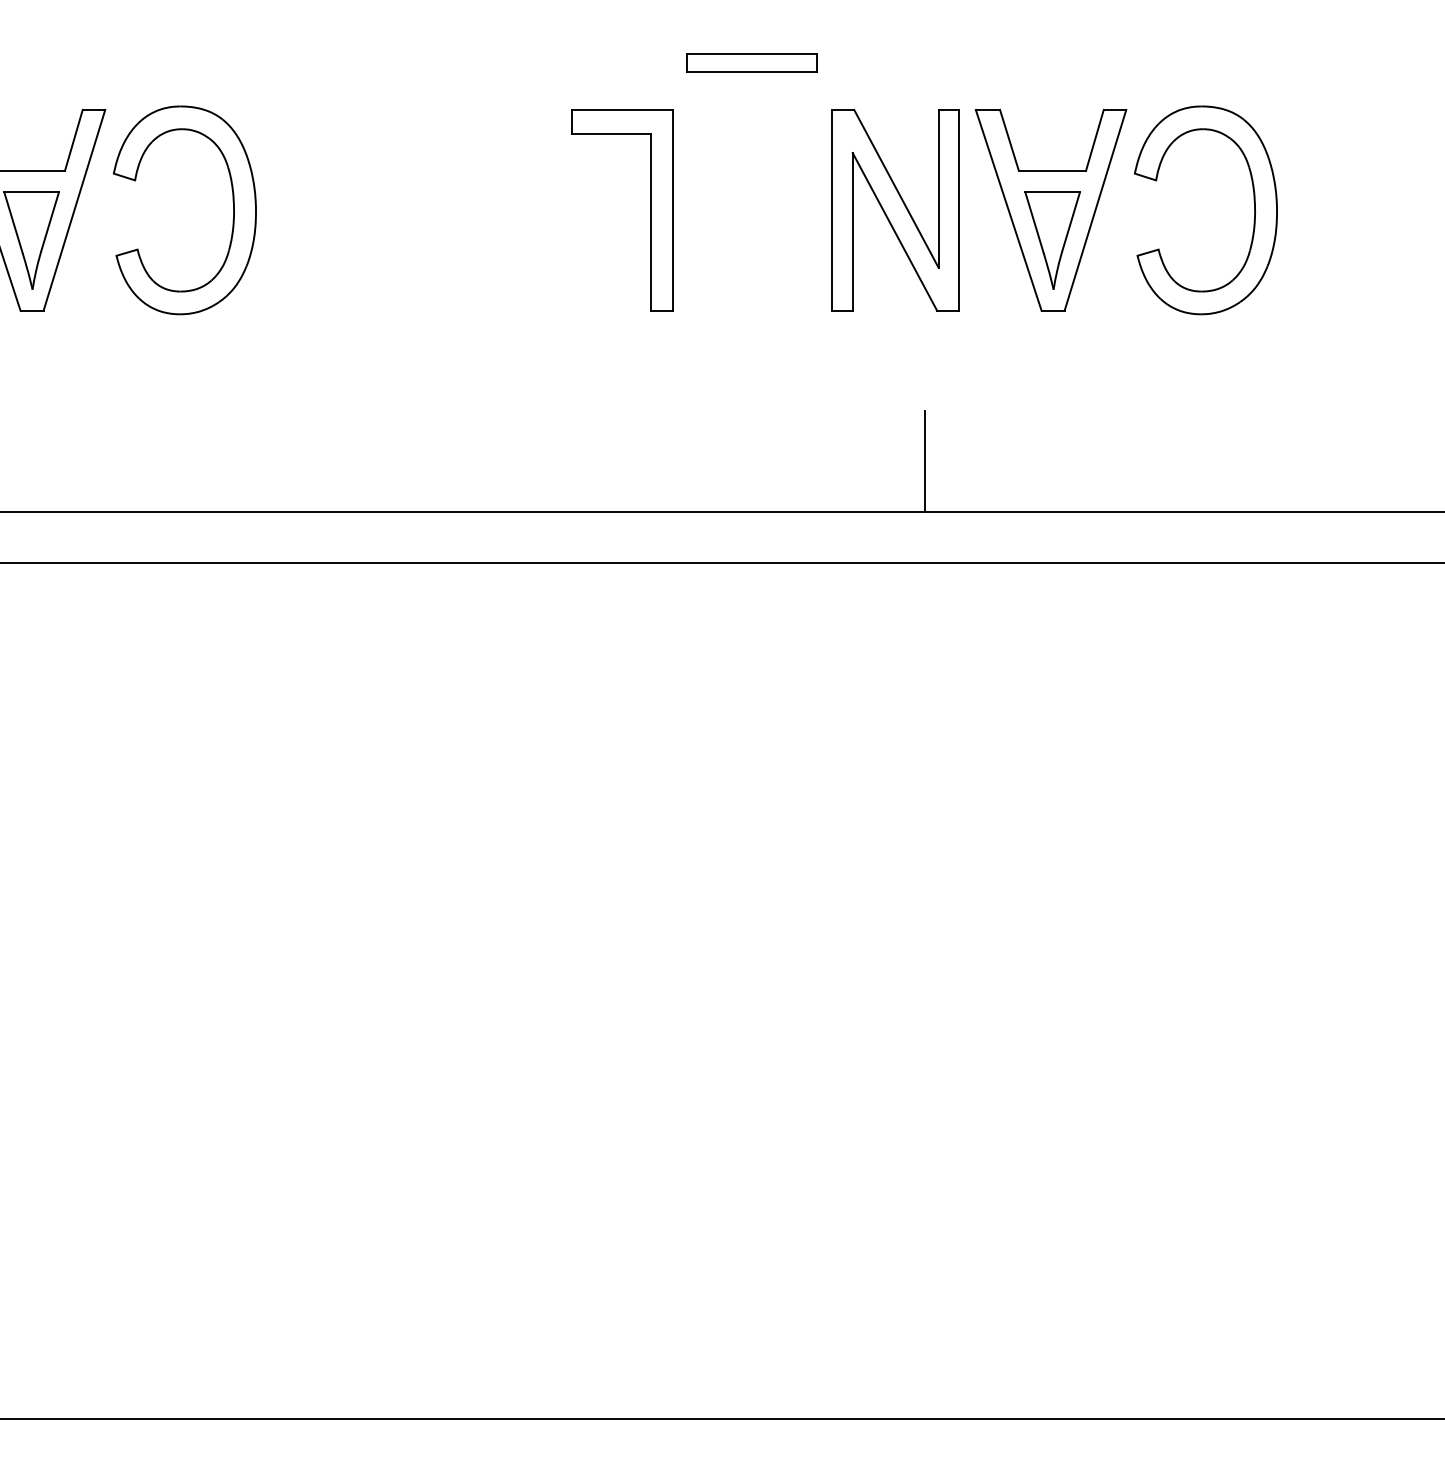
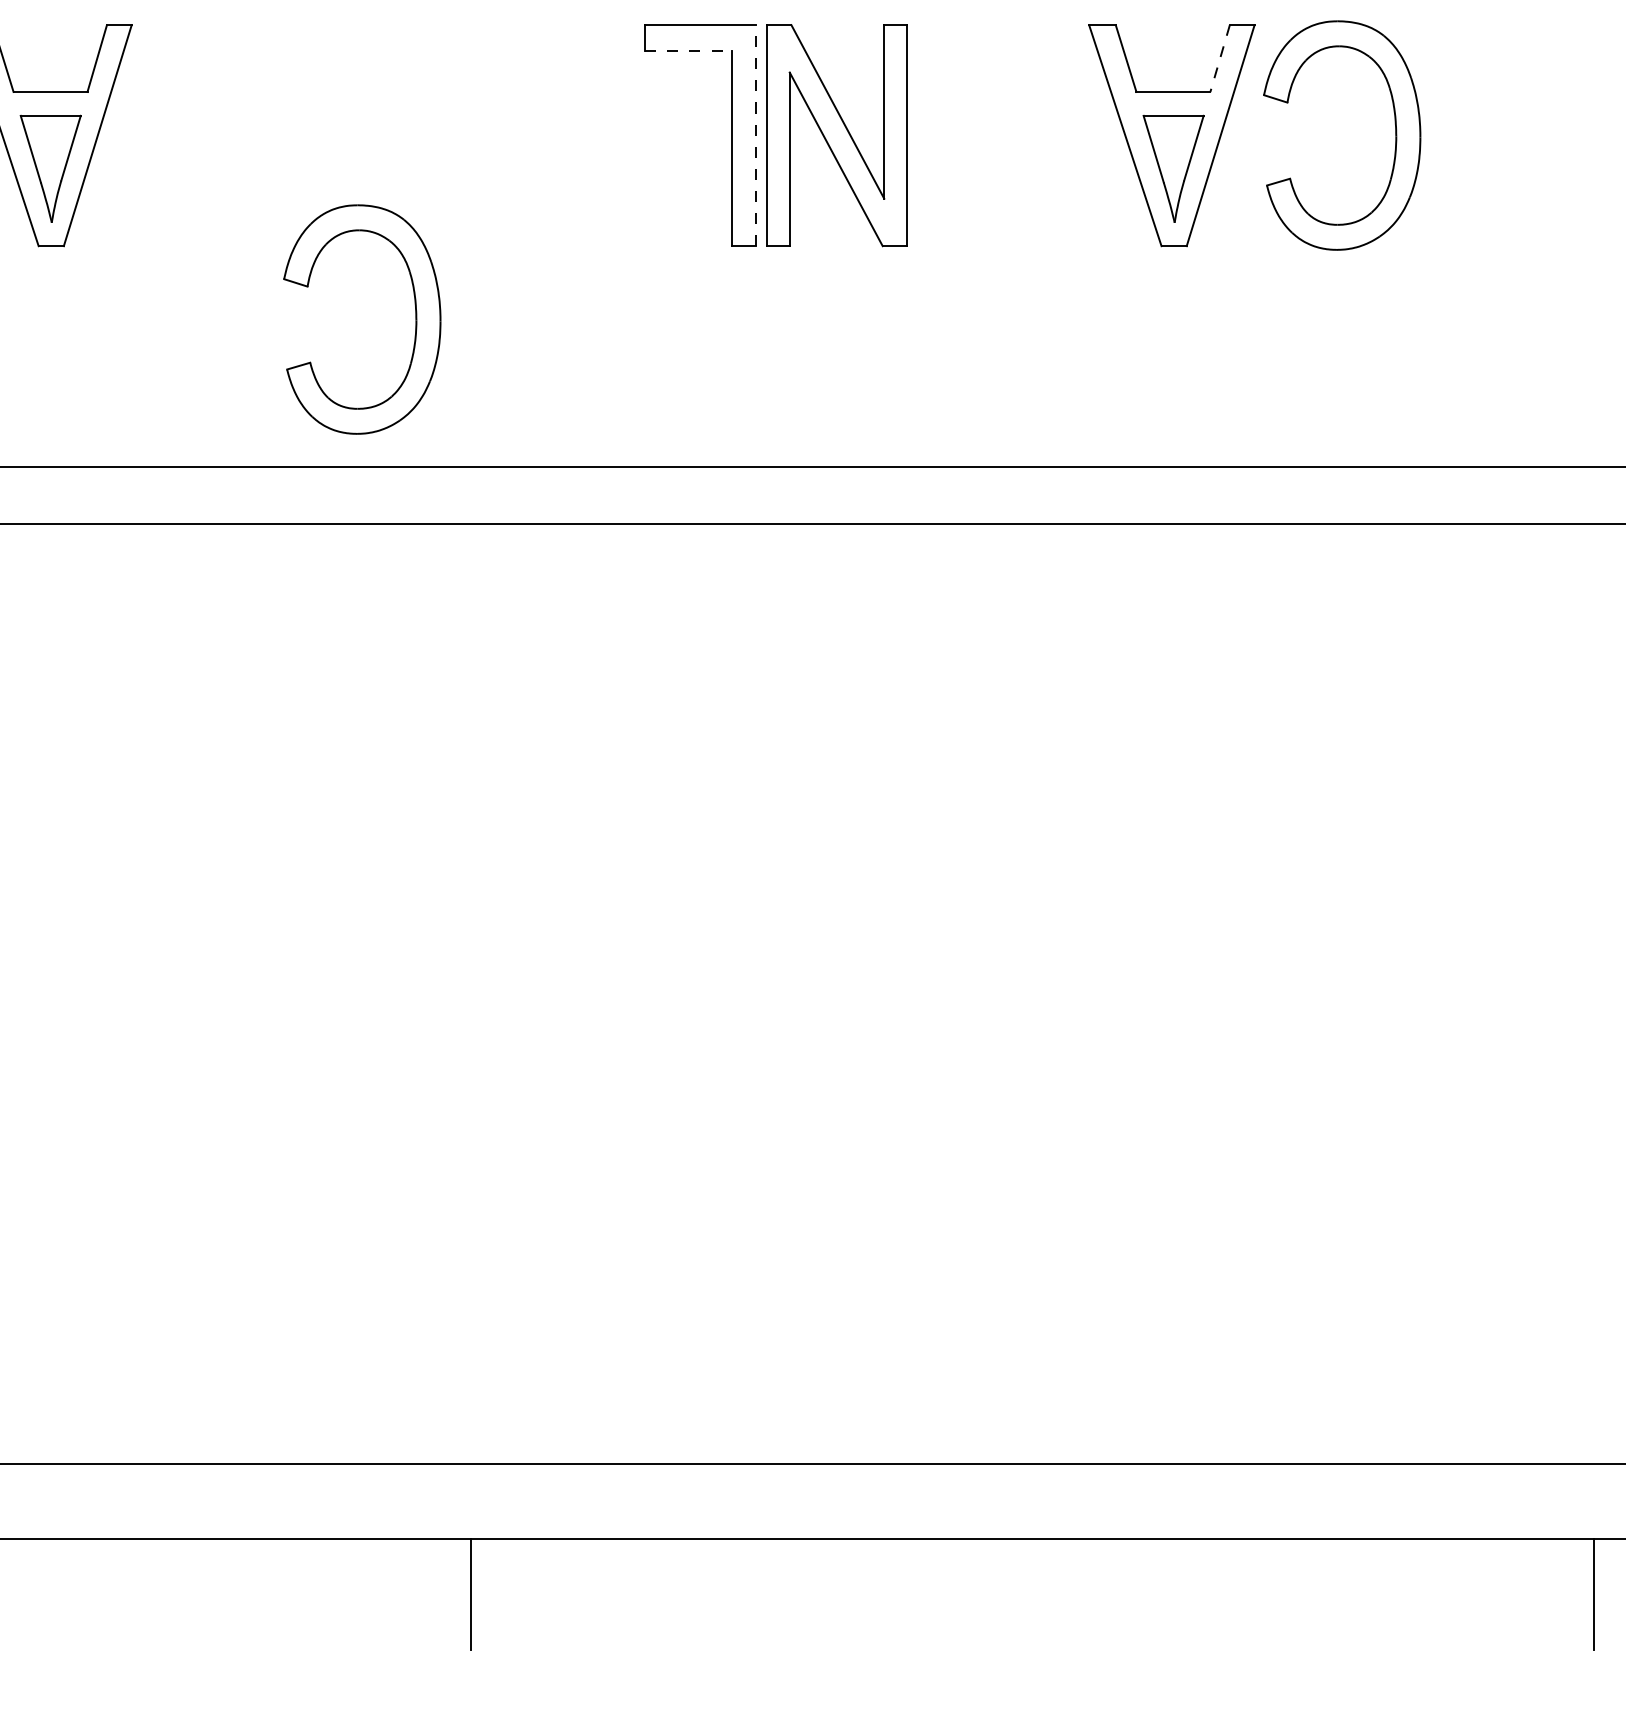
line: (611, 133) -> (688, 51), solid -> dashed
line: (1095, 140) -> (1220, 58), solid -> dashed
part: (233, 210) -> (415, 319), moved
line: (672, 210) -> (755, 135), solid -> dashed
part: (895, 210) -> (836, 135), moved
line: (924, 461) -> (1032, 411), removed

